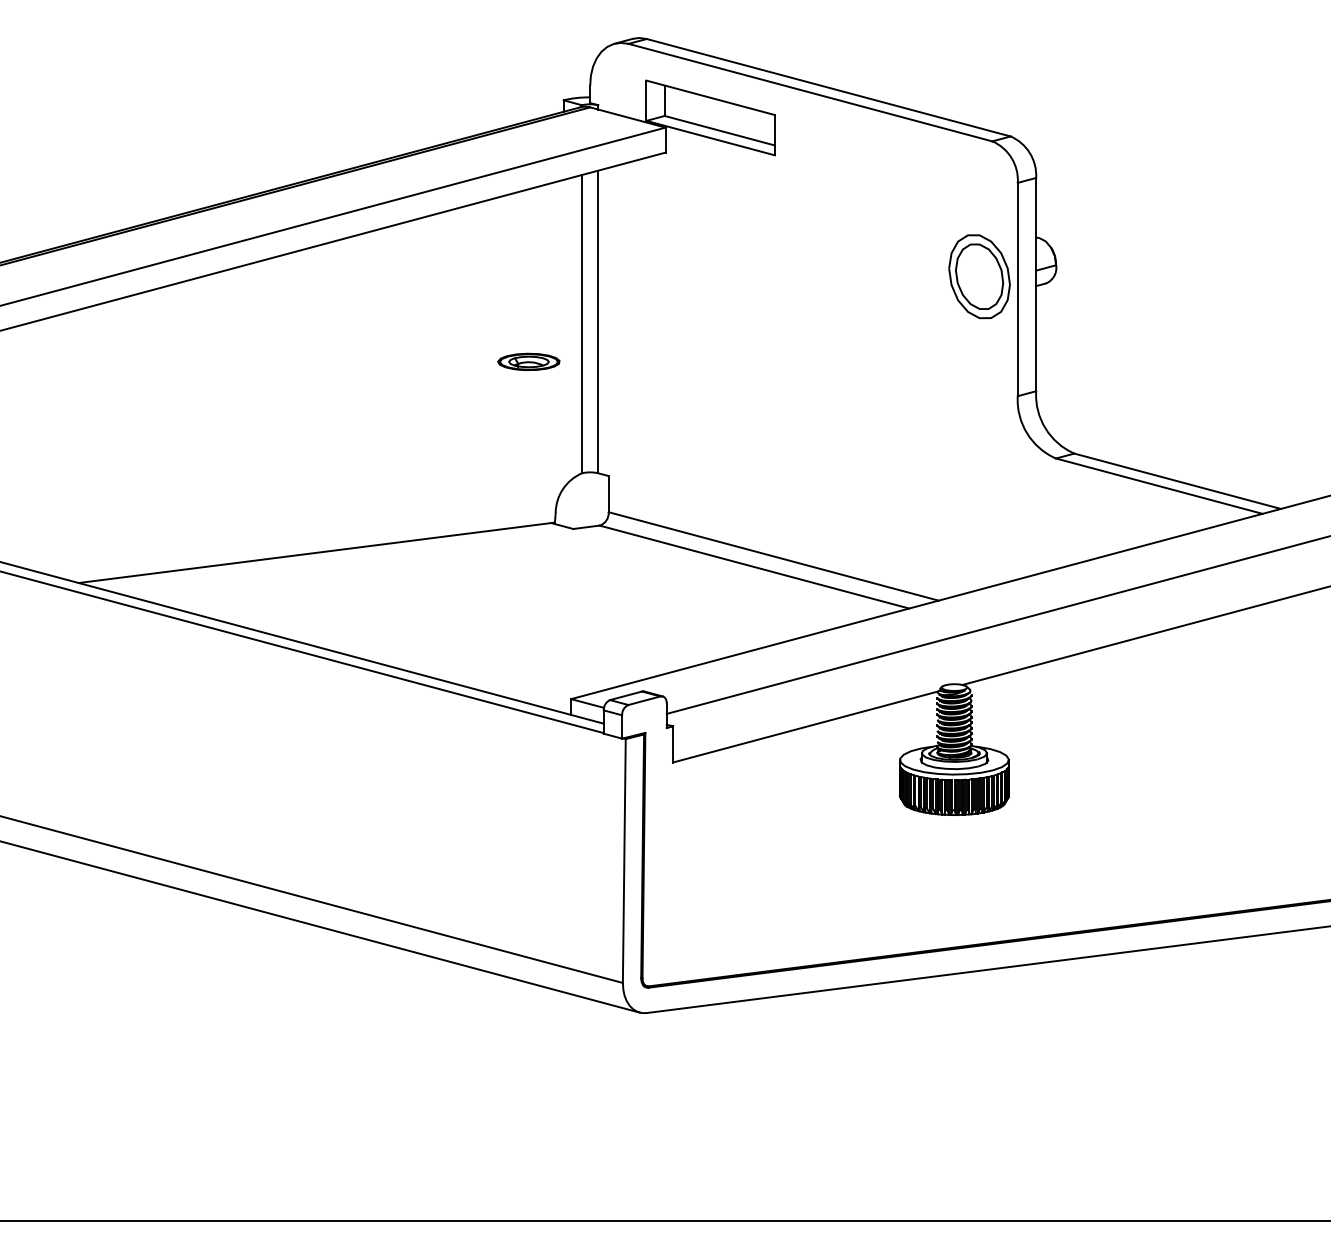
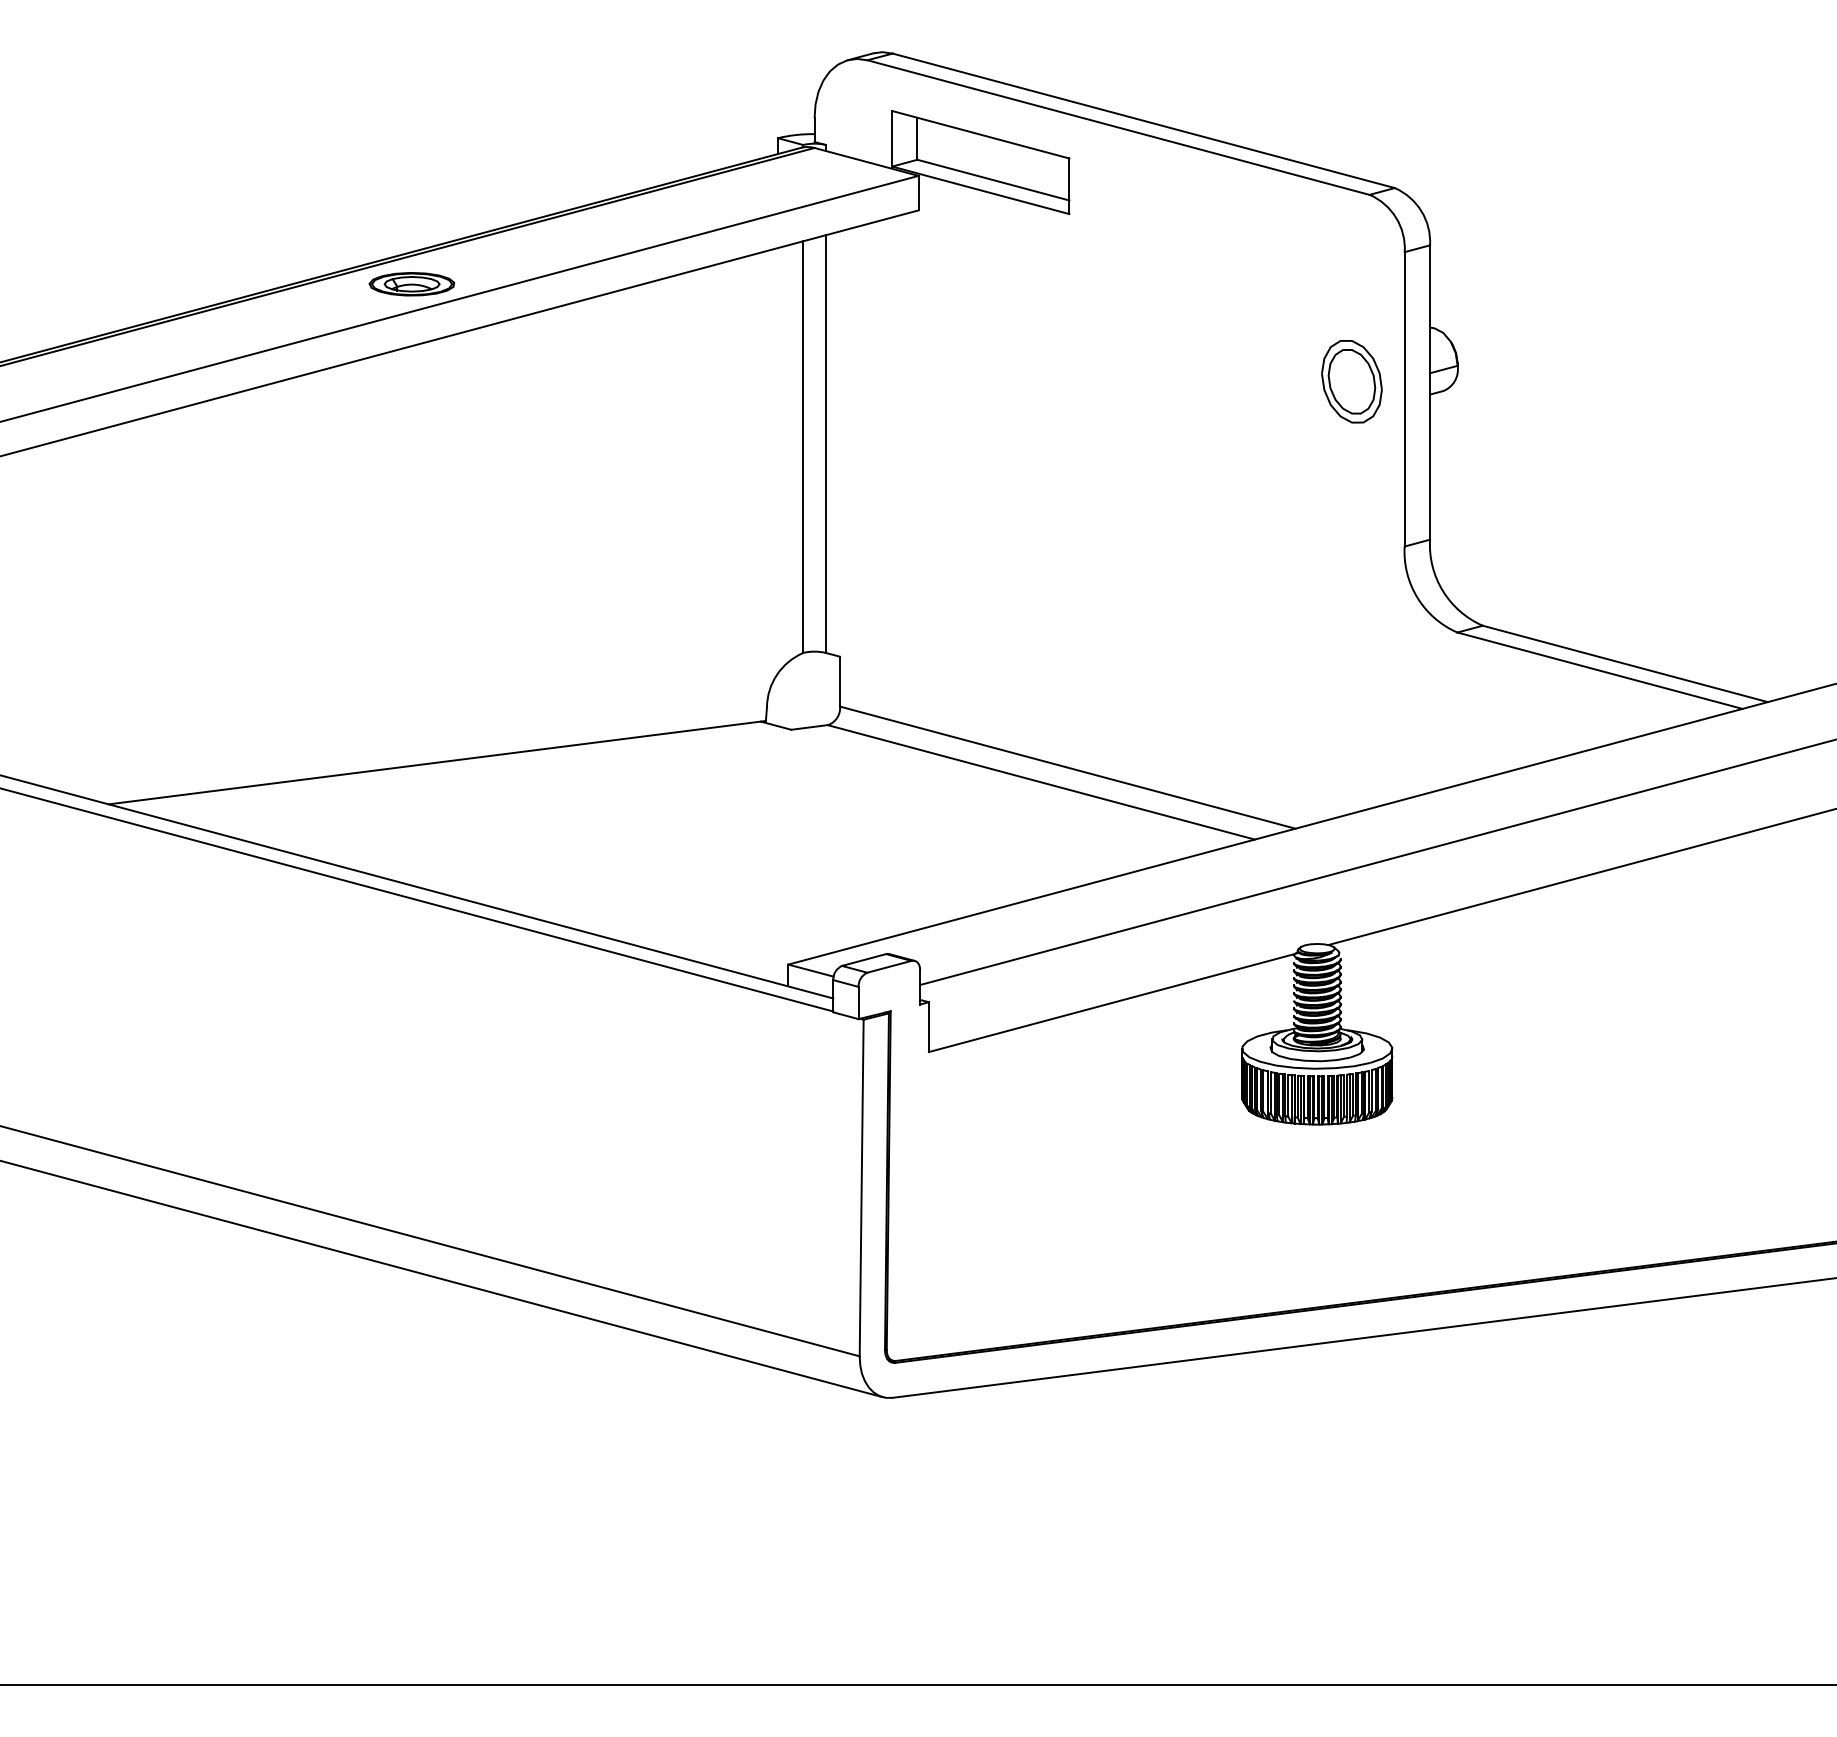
part: (979, 276) -> (1351, 381), size x0.71
part: (528, 362) -> (411, 284), moved

